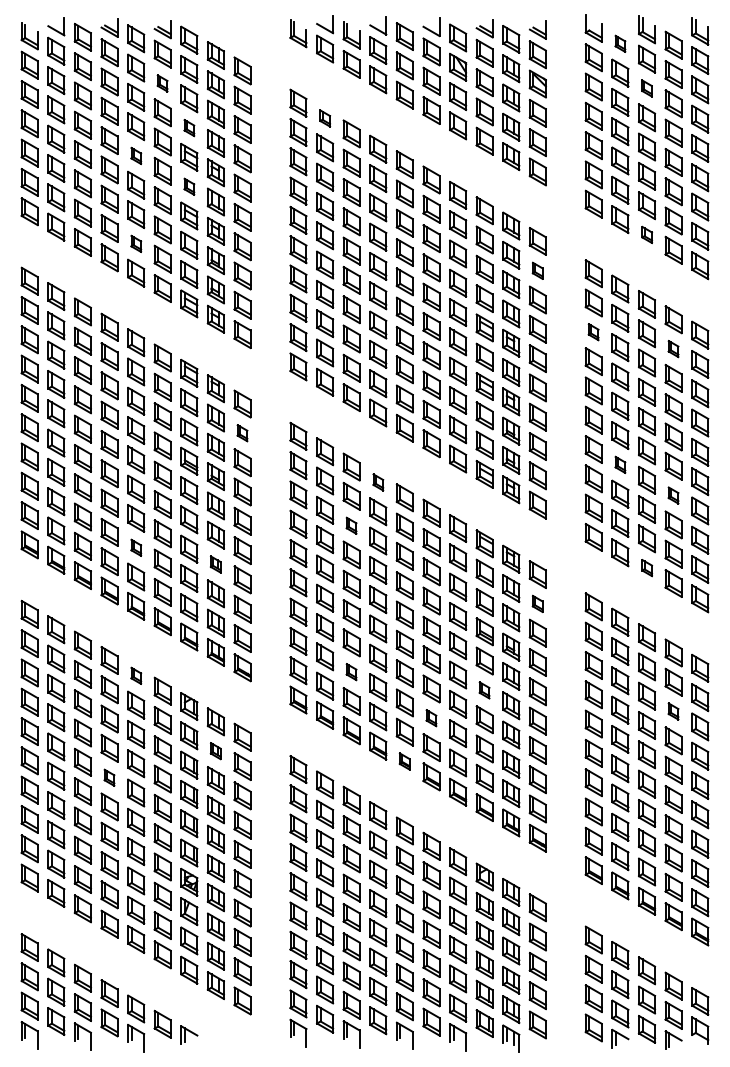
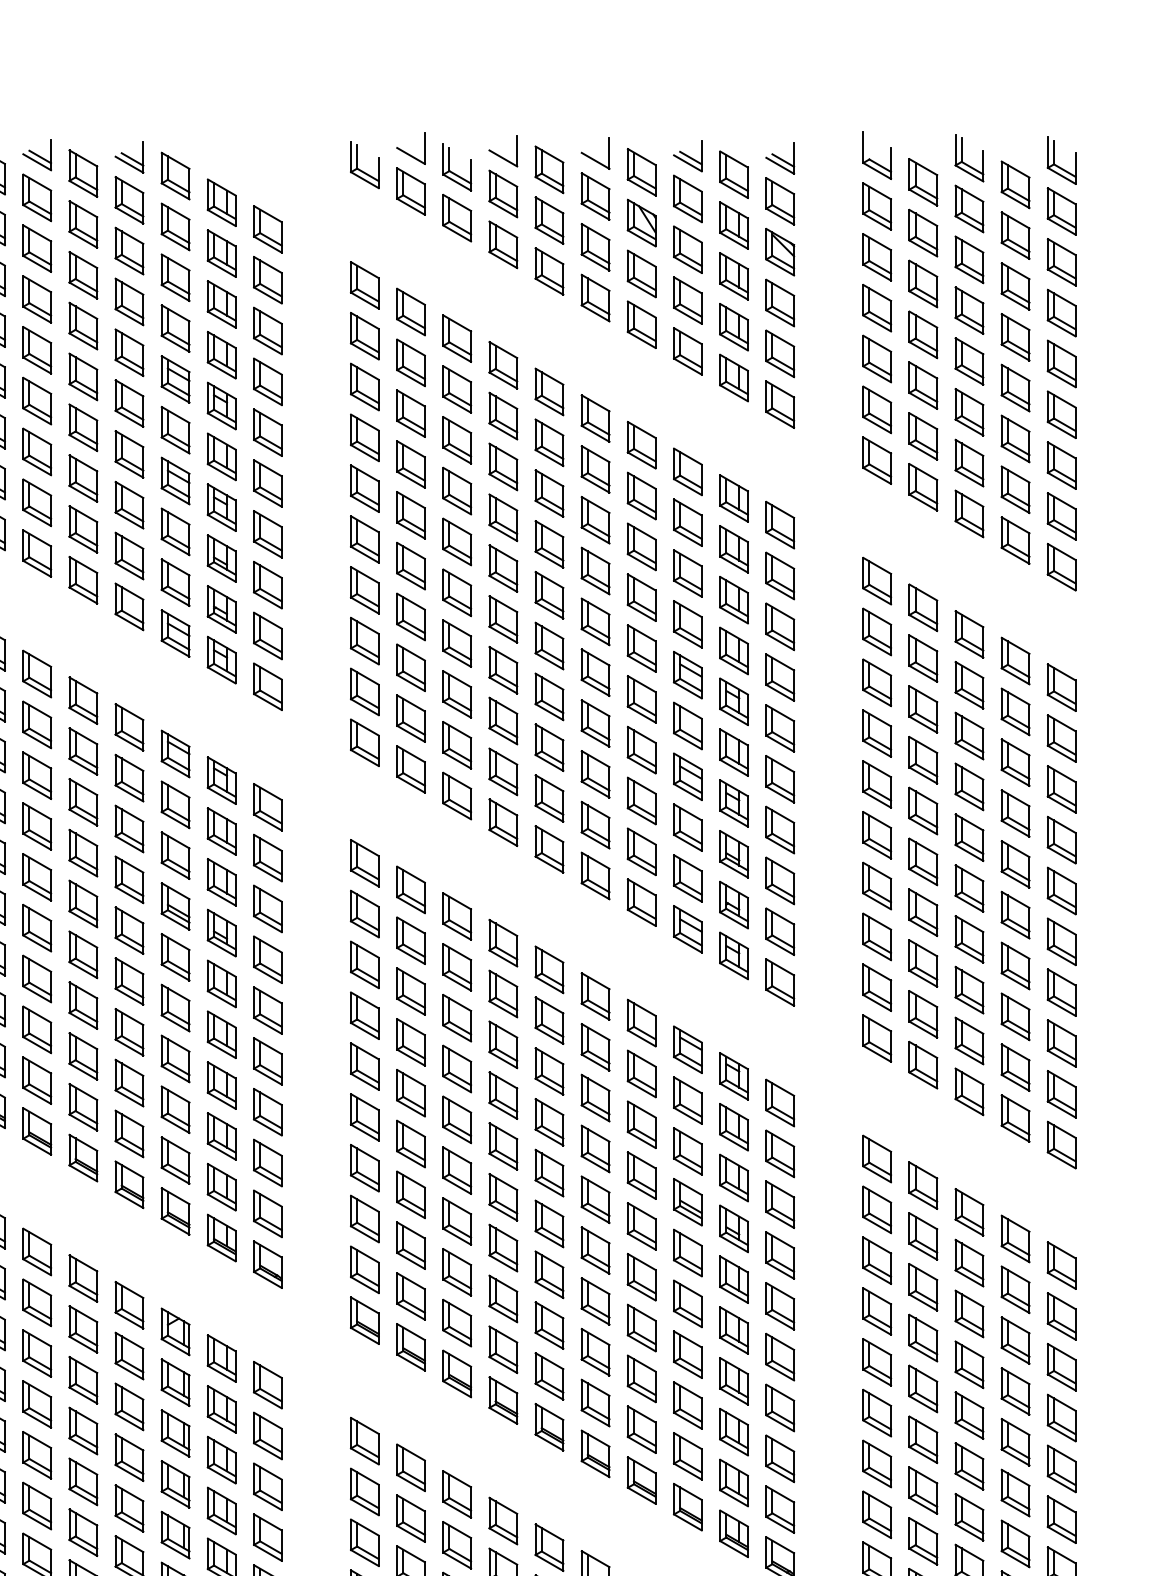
part: (620, 43) -> (923, 181), size x1.67
part: (162, 83) -> (129, 251), size x1.67
part: (646, 88) -> (968, 259), size x1.67
part: (325, 118) -> (411, 311), size x1.67
part: (189, 127) -> (175, 327), size x1.67
part: (136, 155) -> (83, 376), size x1.67
part: (189, 186) -> (175, 429), size x1.67
part: (647, 234) -> (970, 513), size x1.67
part: (136, 243) -> (83, 528), size x1.67
part: (537, 270) -> (779, 575), size x1.67
part: (593, 331) -> (876, 681), size x1.67
part: (673, 348) -> (1015, 710), size x1.67
part: (242, 432) -> (267, 856), size x1.67
part: (620, 464) -> (923, 912), size x1.67
part: (378, 482) -> (503, 943), size x1.67
part: (673, 495) -> (1015, 965), size x1.67
part: (351, 525) -> (456, 1017), size x1.67
part: (136, 547) -> (83, 1056), size x1.67
part: (215, 564) -> (220, 1085), size x1.67
part: (647, 567) -> (970, 1090), size x1.67
part: (537, 603) -> (779, 1153), size x1.67
part: (351, 671) -> (456, 1271), size x1.67
part: (136, 675) -> (83, 1278), size x1.67
part: (484, 690) -> (687, 1304), size x1.67
part: (673, 711) -> (1015, 1340), size x1.67
part: (431, 717) -> (595, 1350), size x1.67
part: (215, 750) -> (220, 1408), size x1.67
part: (404, 761) -> (548, 1427), size x1.67
part: (109, 777) -> (37, 1454), size x1.67

